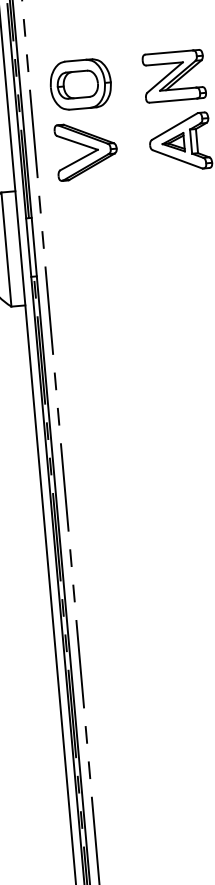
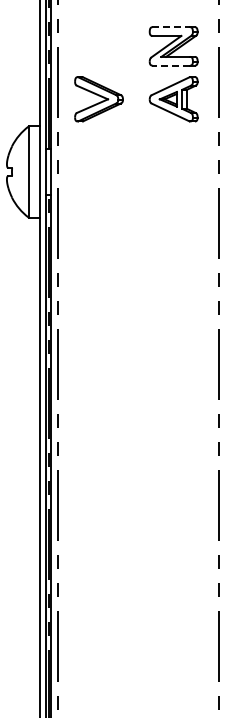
line: (169, 52) -> (171, 27), solid -> dashed
part: (80, 84) -> (98, 46), removed
line: (173, 100) -> (171, 65), solid -> dashed

